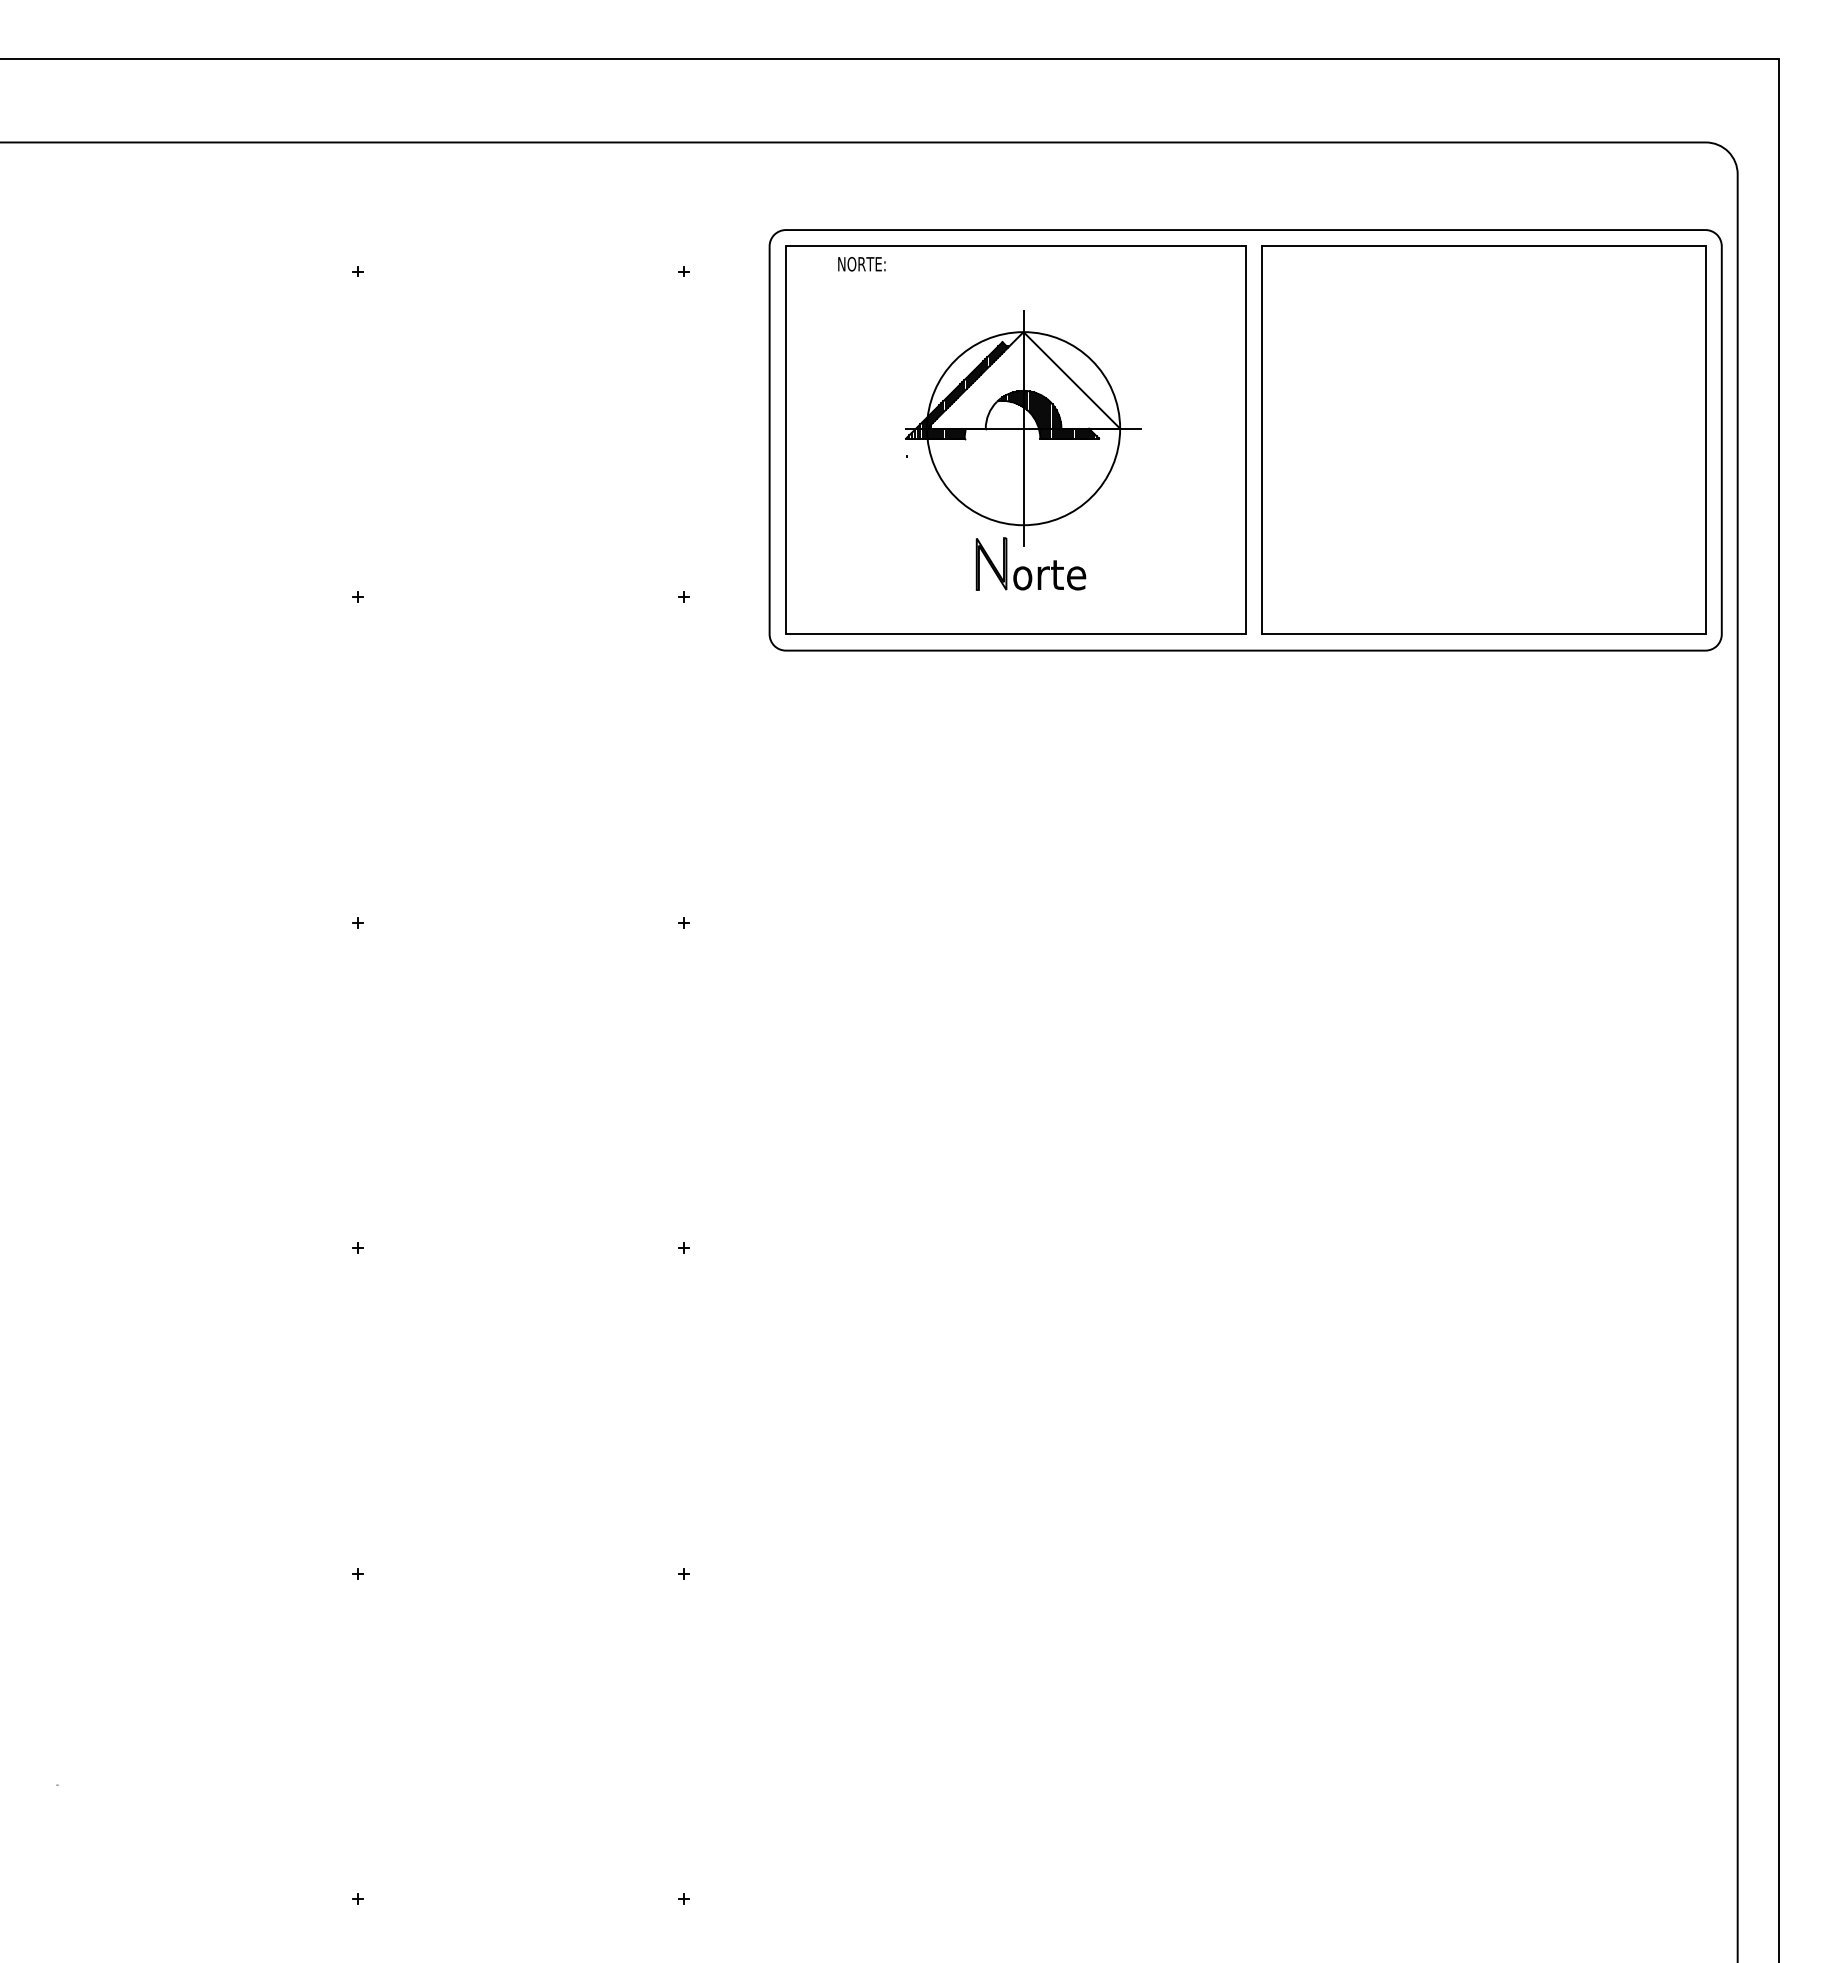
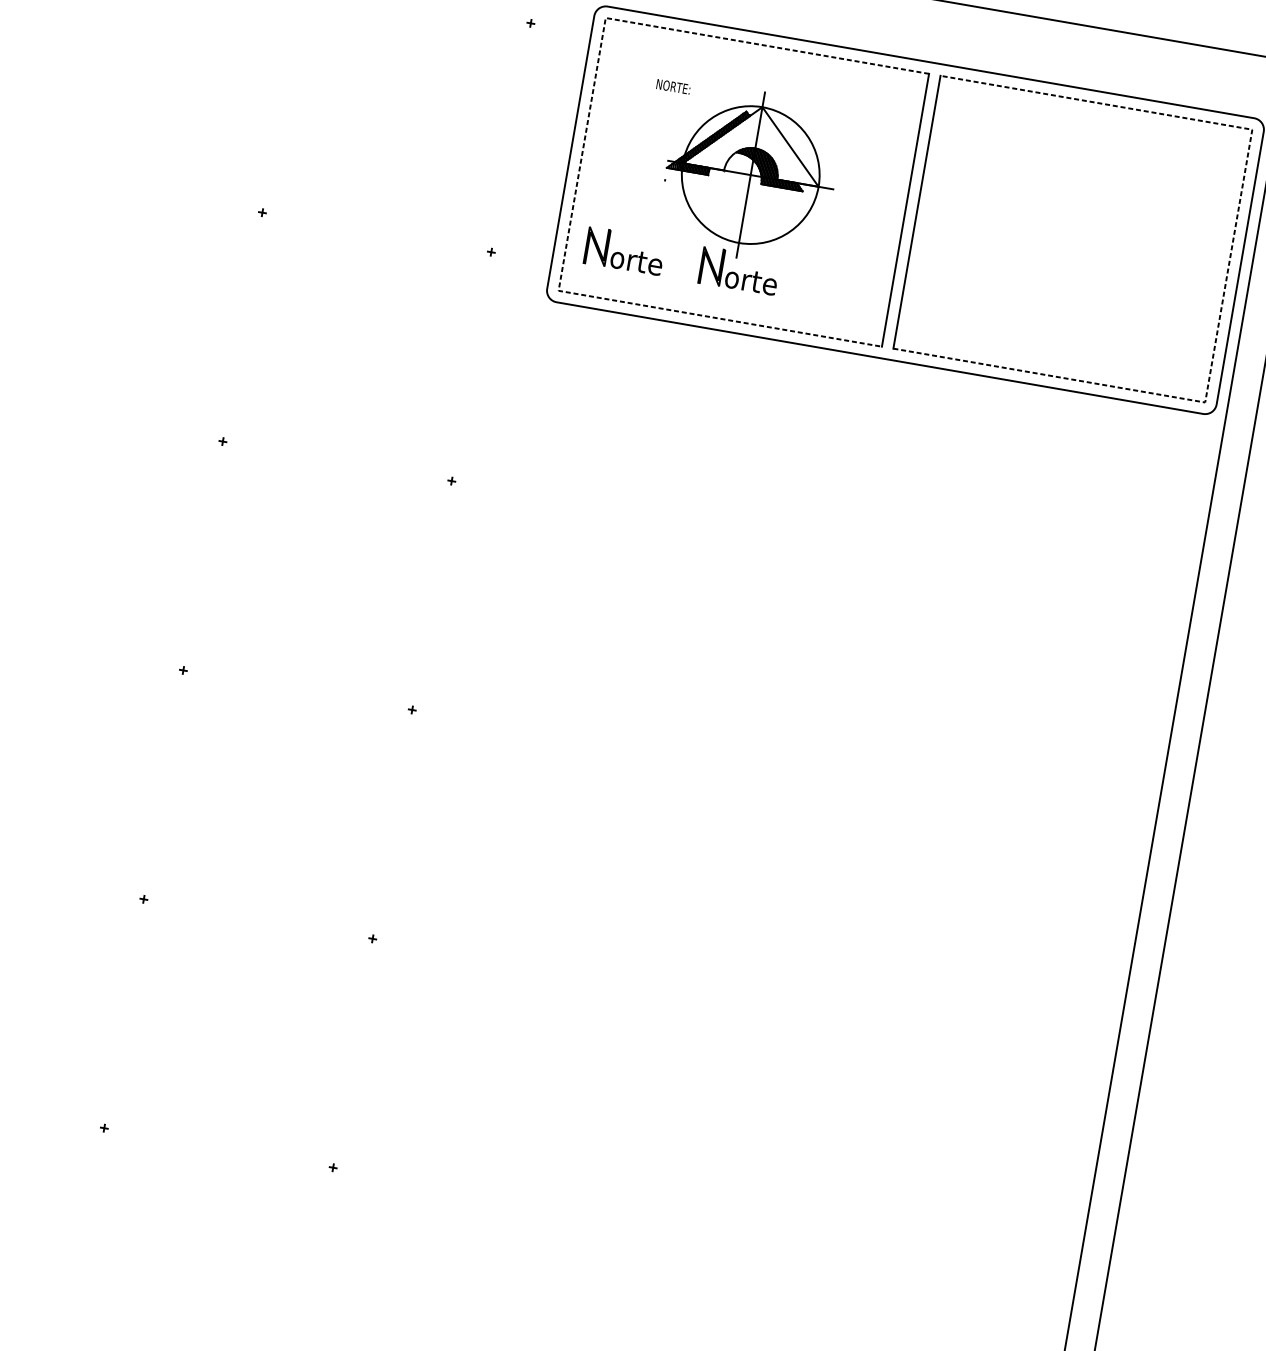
text: (861, 264) -> (673, 87), moved
line: (1705, 439) -> (1228, 265), solid -> dashed
line: (785, 440) -> (581, 154), solid -> dashed
part: (867, 563) -> (624, 250), added

